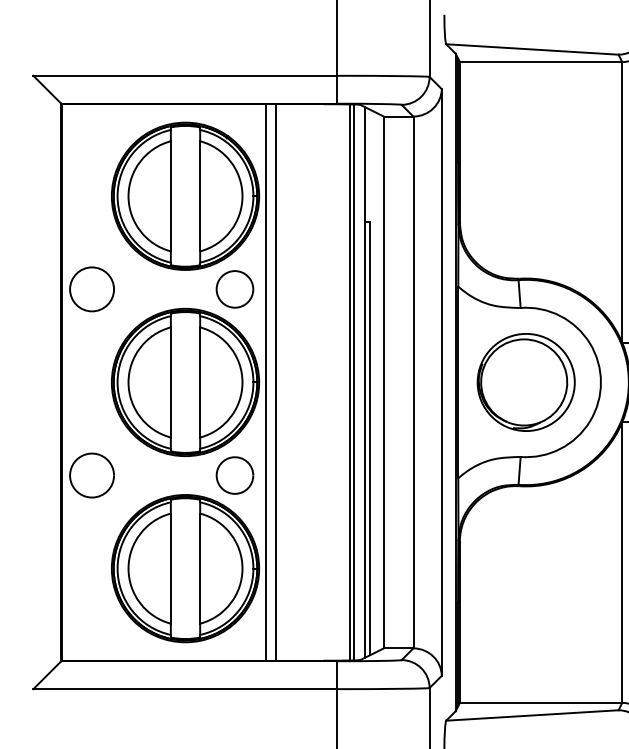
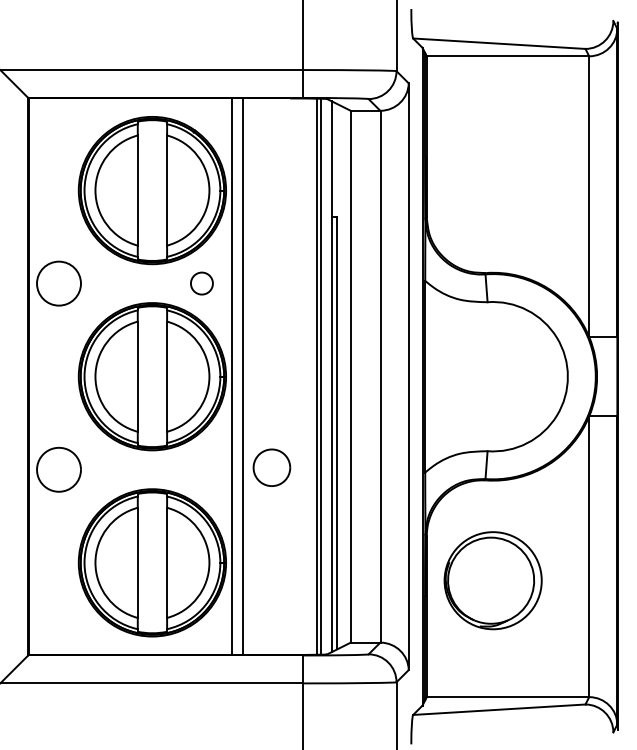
circle: (234, 289) -> (201, 283), size x0.6
part: (525, 382) -> (492, 580), moved
part: (234, 475) -> (271, 467), moved

